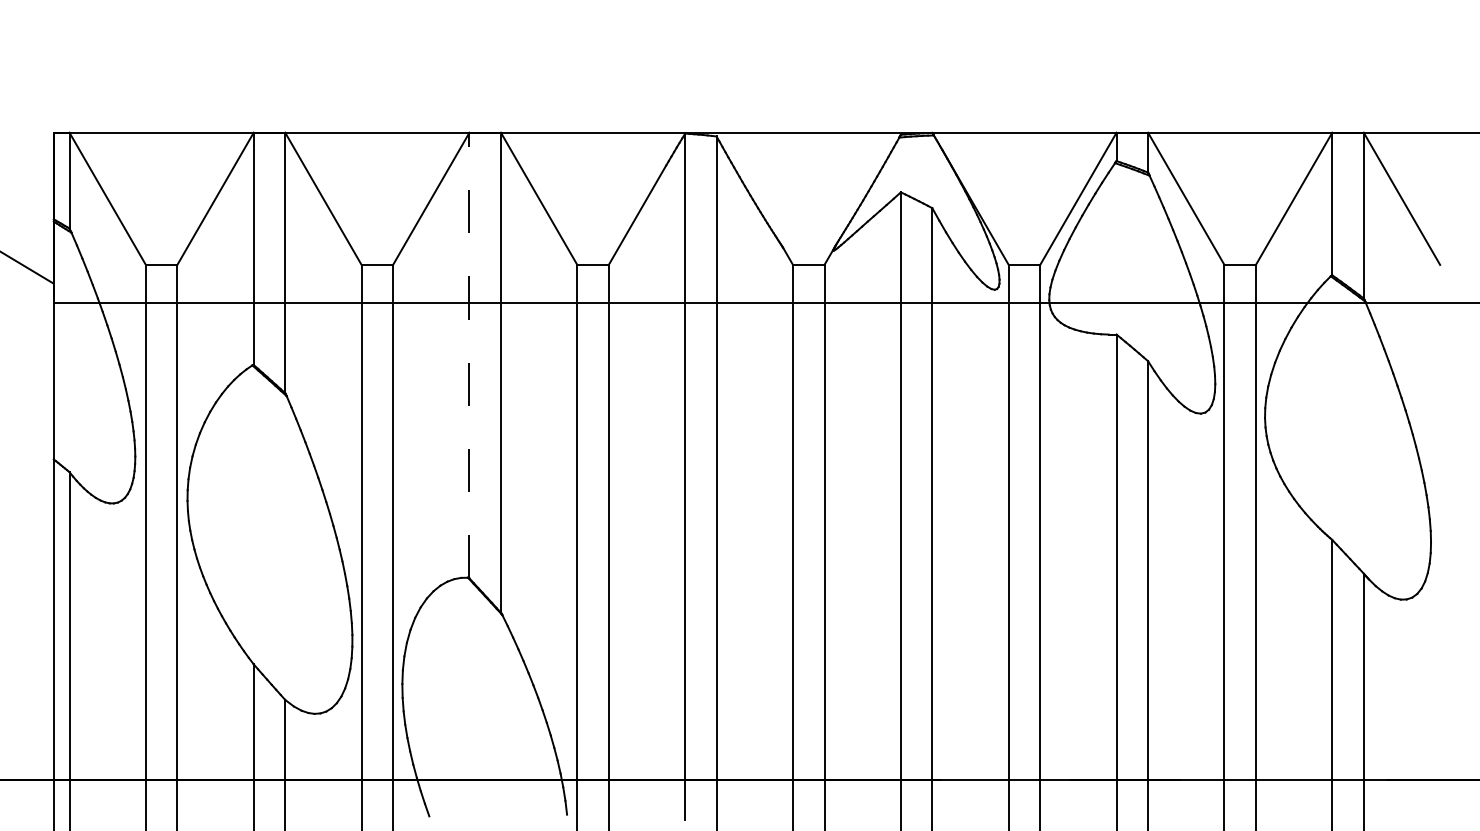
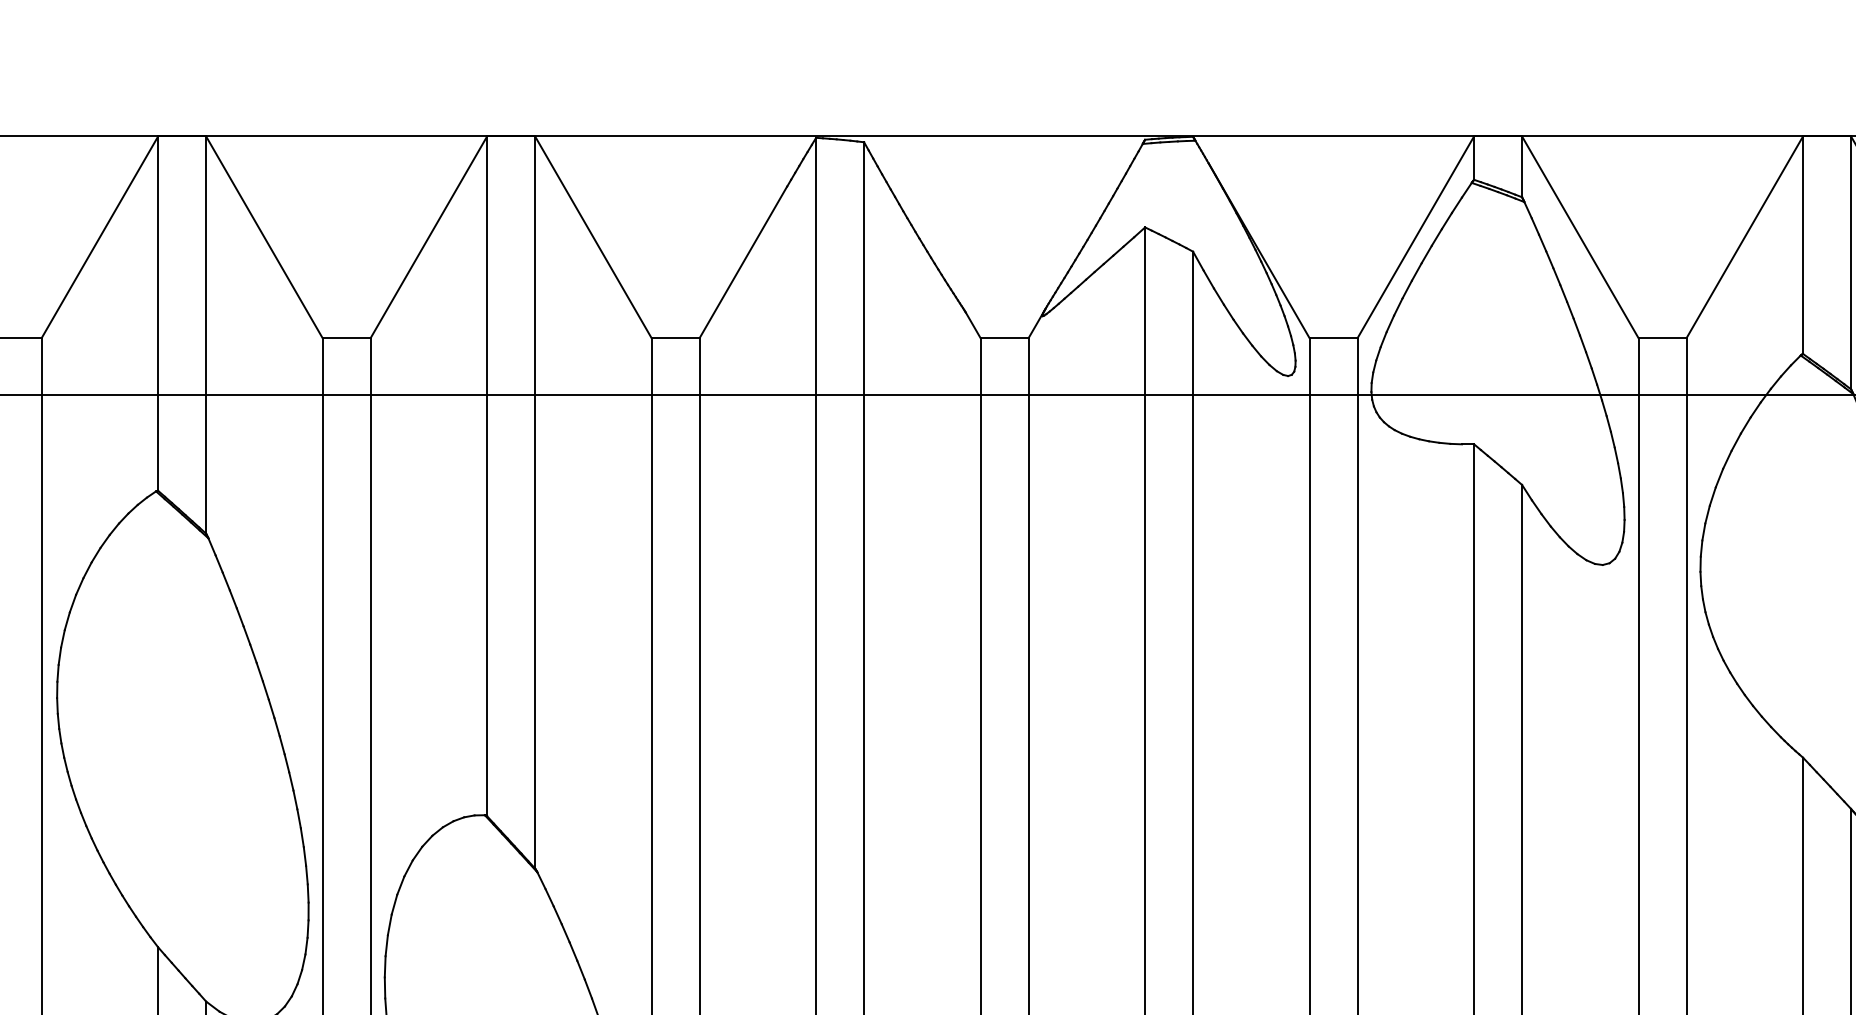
line: (469, 355) -> (487, 476), dashed -> solid

